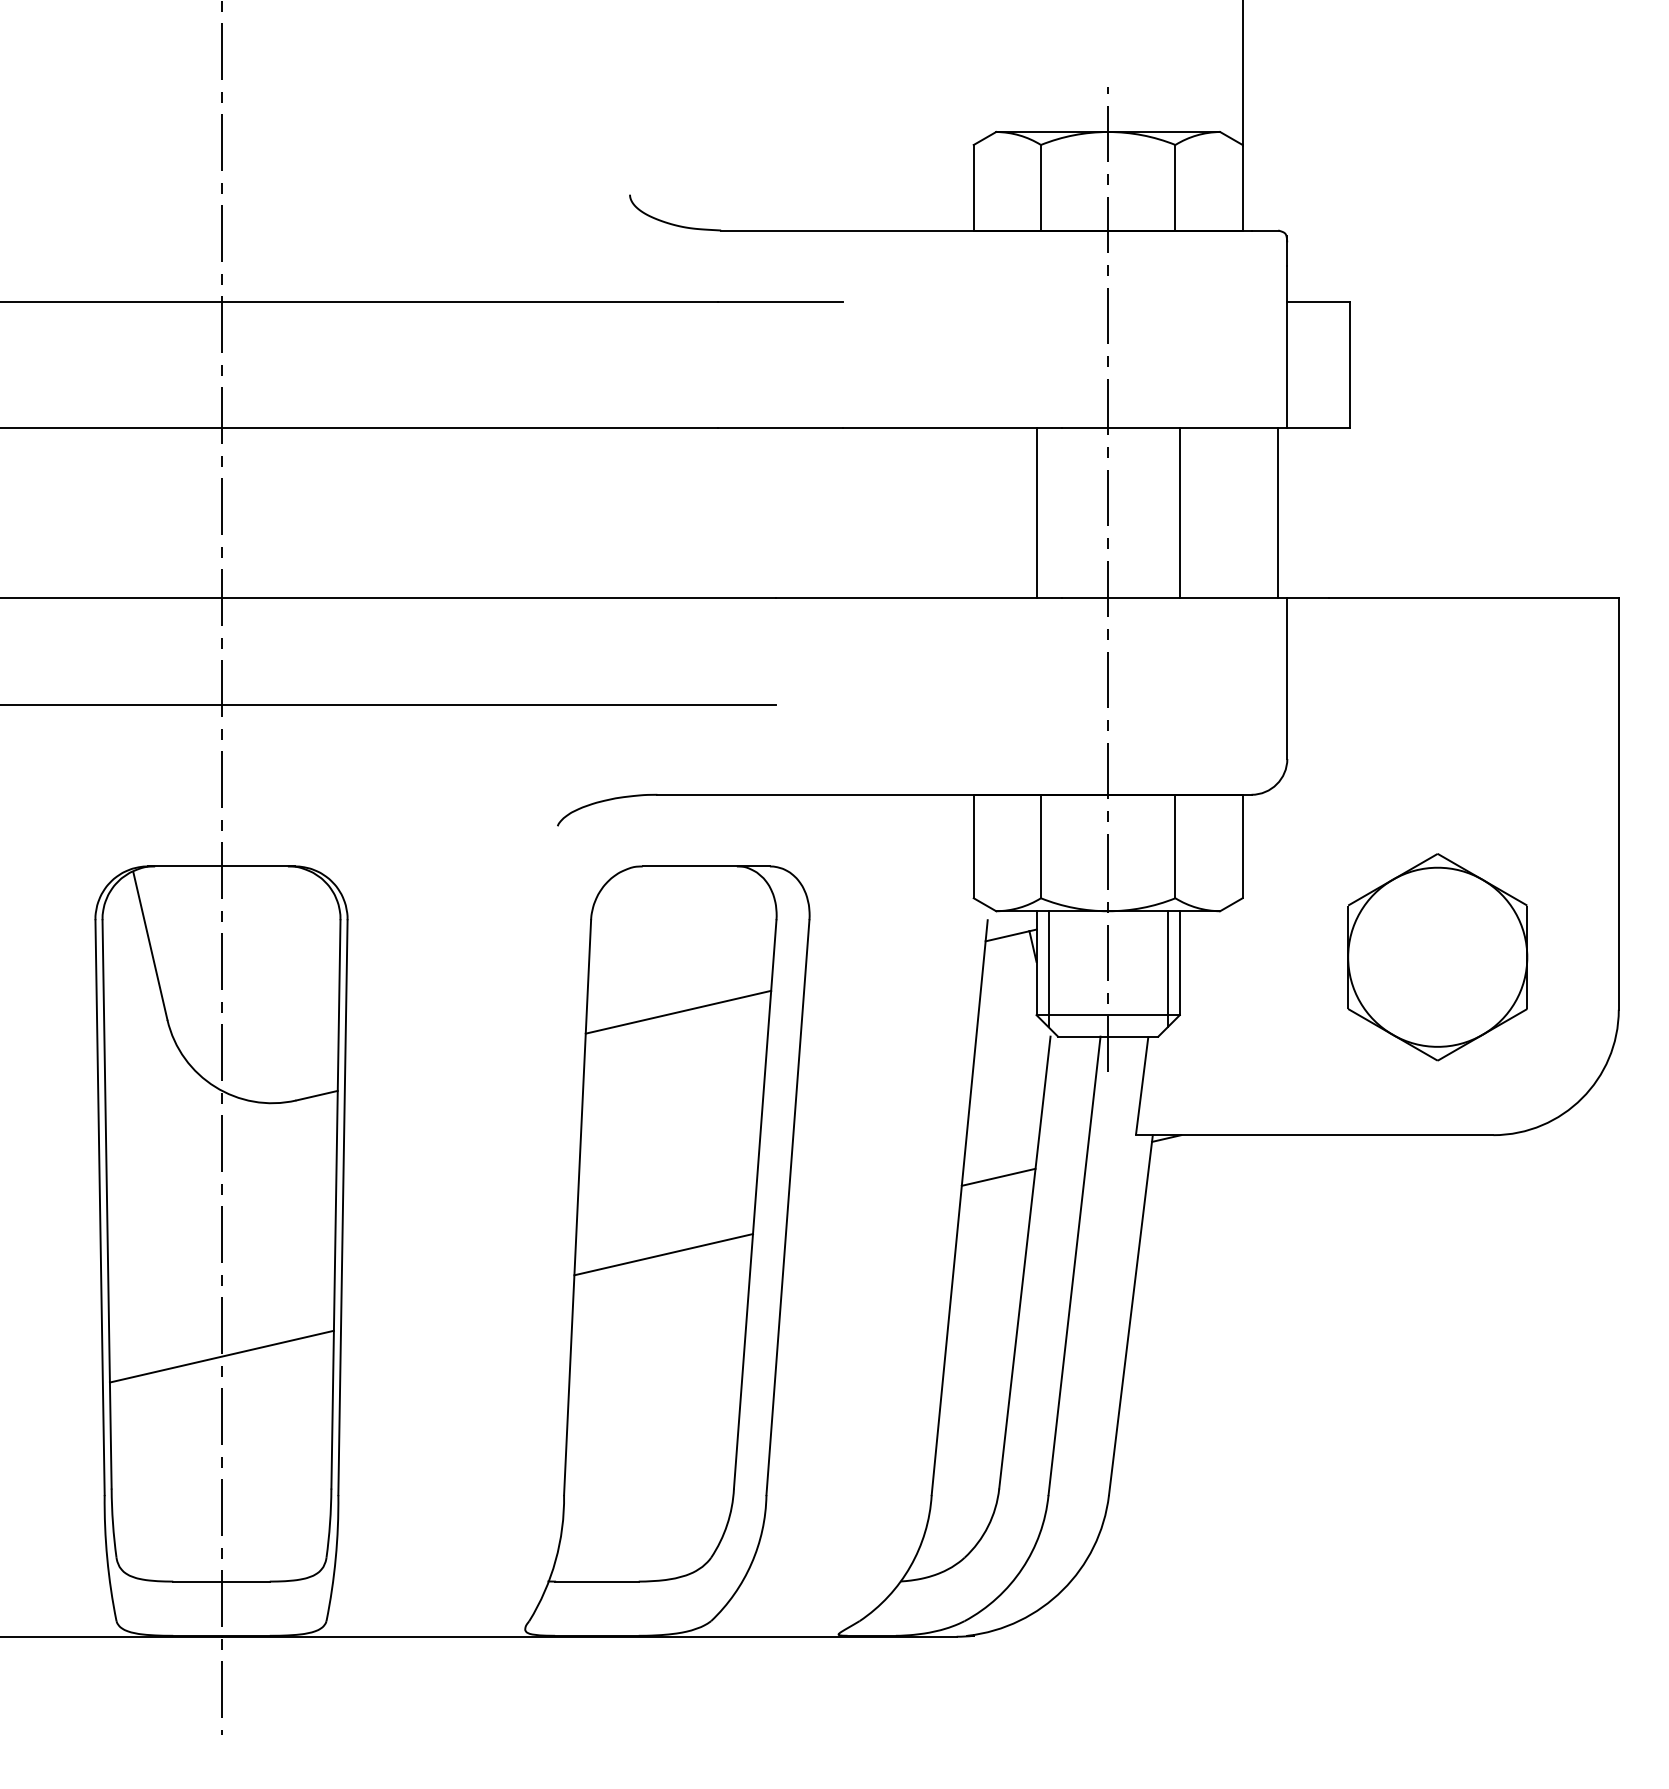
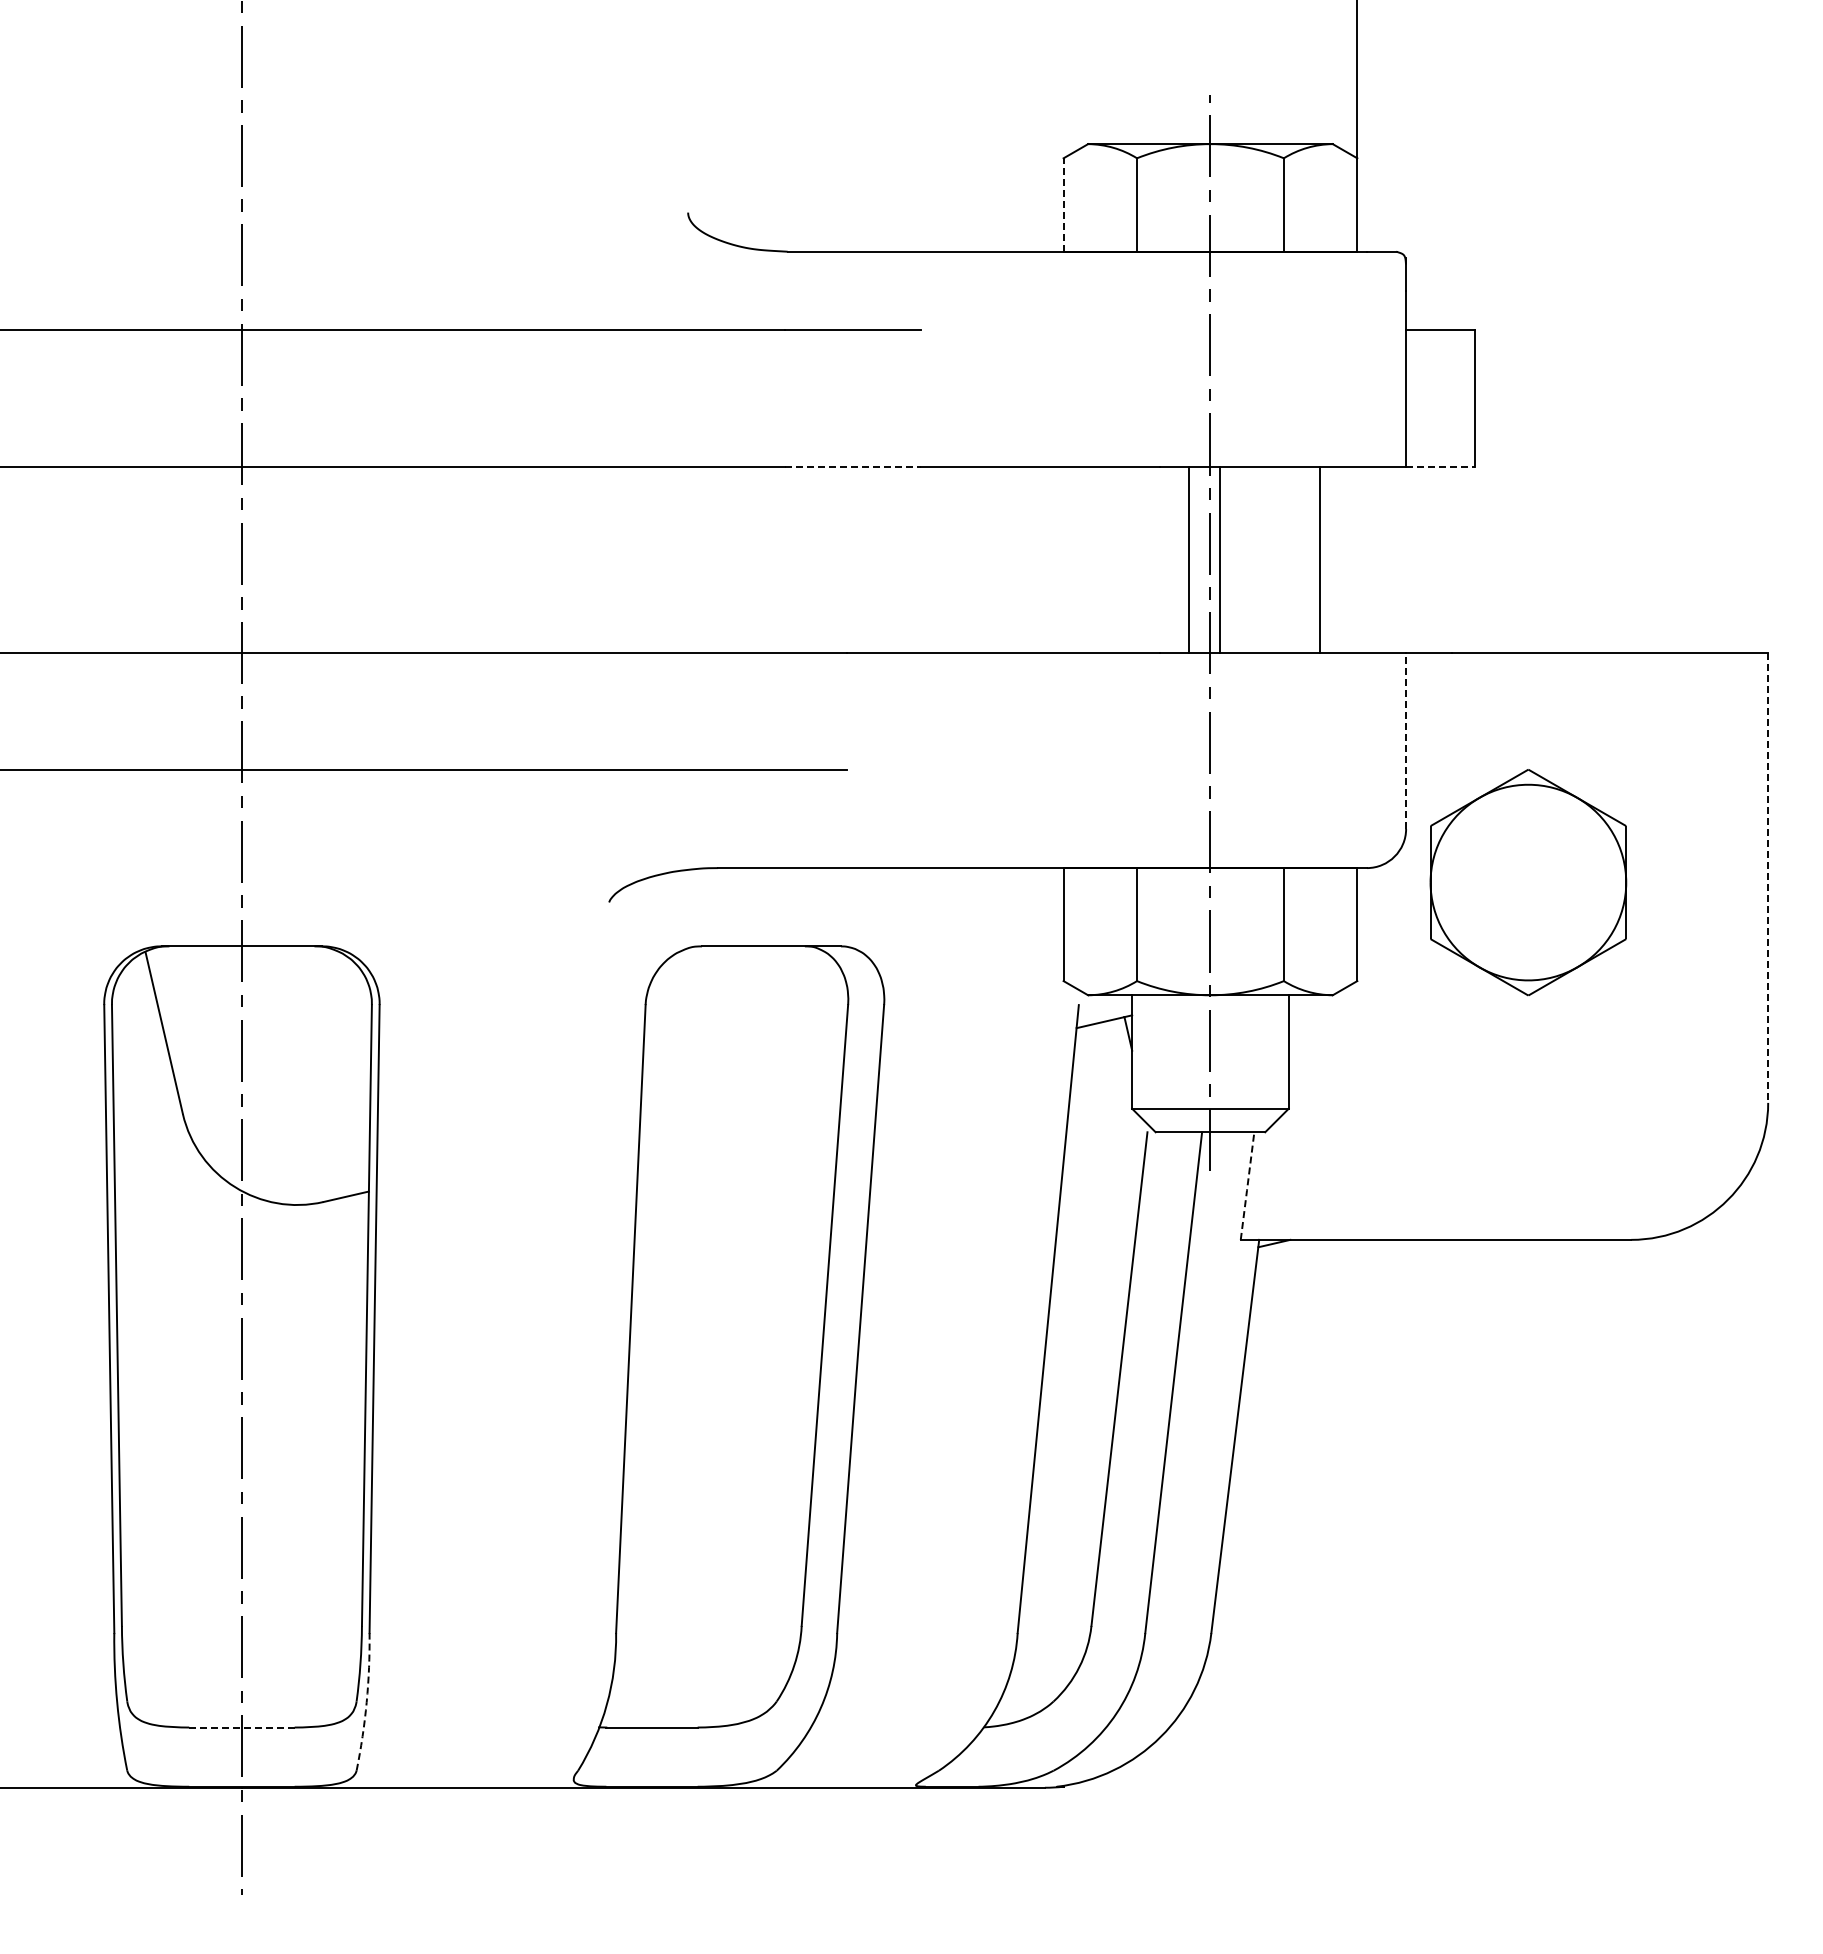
line: (973, 188) -> (1063, 205), solid -> dashed
line: (781, 427) -> (853, 466), solid -> dashed
line: (1318, 427) -> (1440, 466), solid -> dashed
line: (1036, 512) -> (1189, 559), moved
line: (1179, 512) -> (1219, 559), moved
line: (1278, 512) -> (1320, 559), moved
line: (1287, 677) -> (1406, 740), solid -> dashed
line: (1619, 804) -> (1768, 878), solid -> dashed
part: (1437, 957) -> (1528, 882), moved
line: (1048, 969) -> (1145, 1058), removed
line: (1167, 969) -> (1275, 1058), removed
line: (677, 1012) -> (740, 1105), removed
line: (1142, 1086) -> (1247, 1186), solid -> dashed
line: (998, 1176) -> (1090, 1285), removed
line: (663, 1253) -> (724, 1369), removed
line: (222, 1356) -> (242, 1481), removed
arc: (335, 1558) -> (366, 1702), solid -> dashed
line: (221, 1581) -> (241, 1727), solid -> dashed

